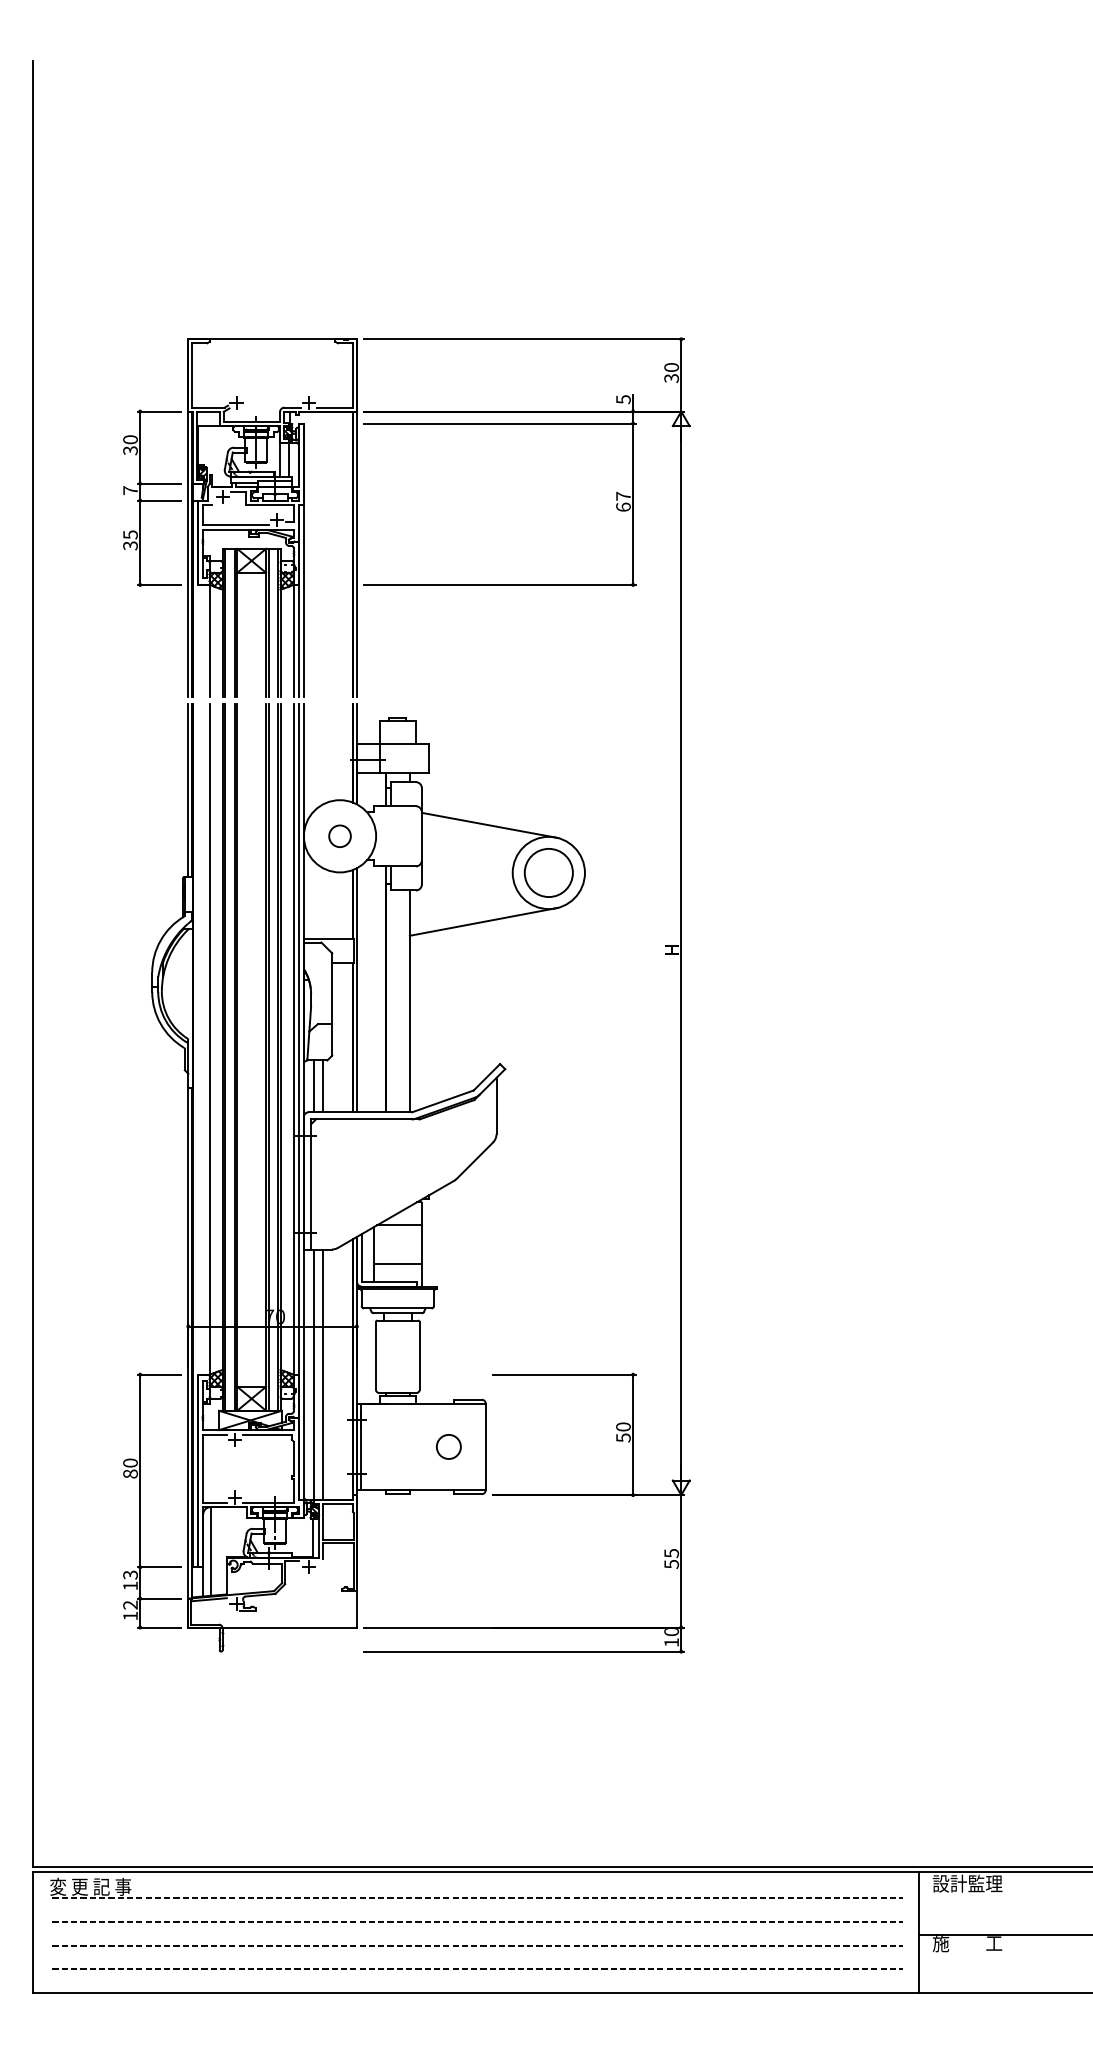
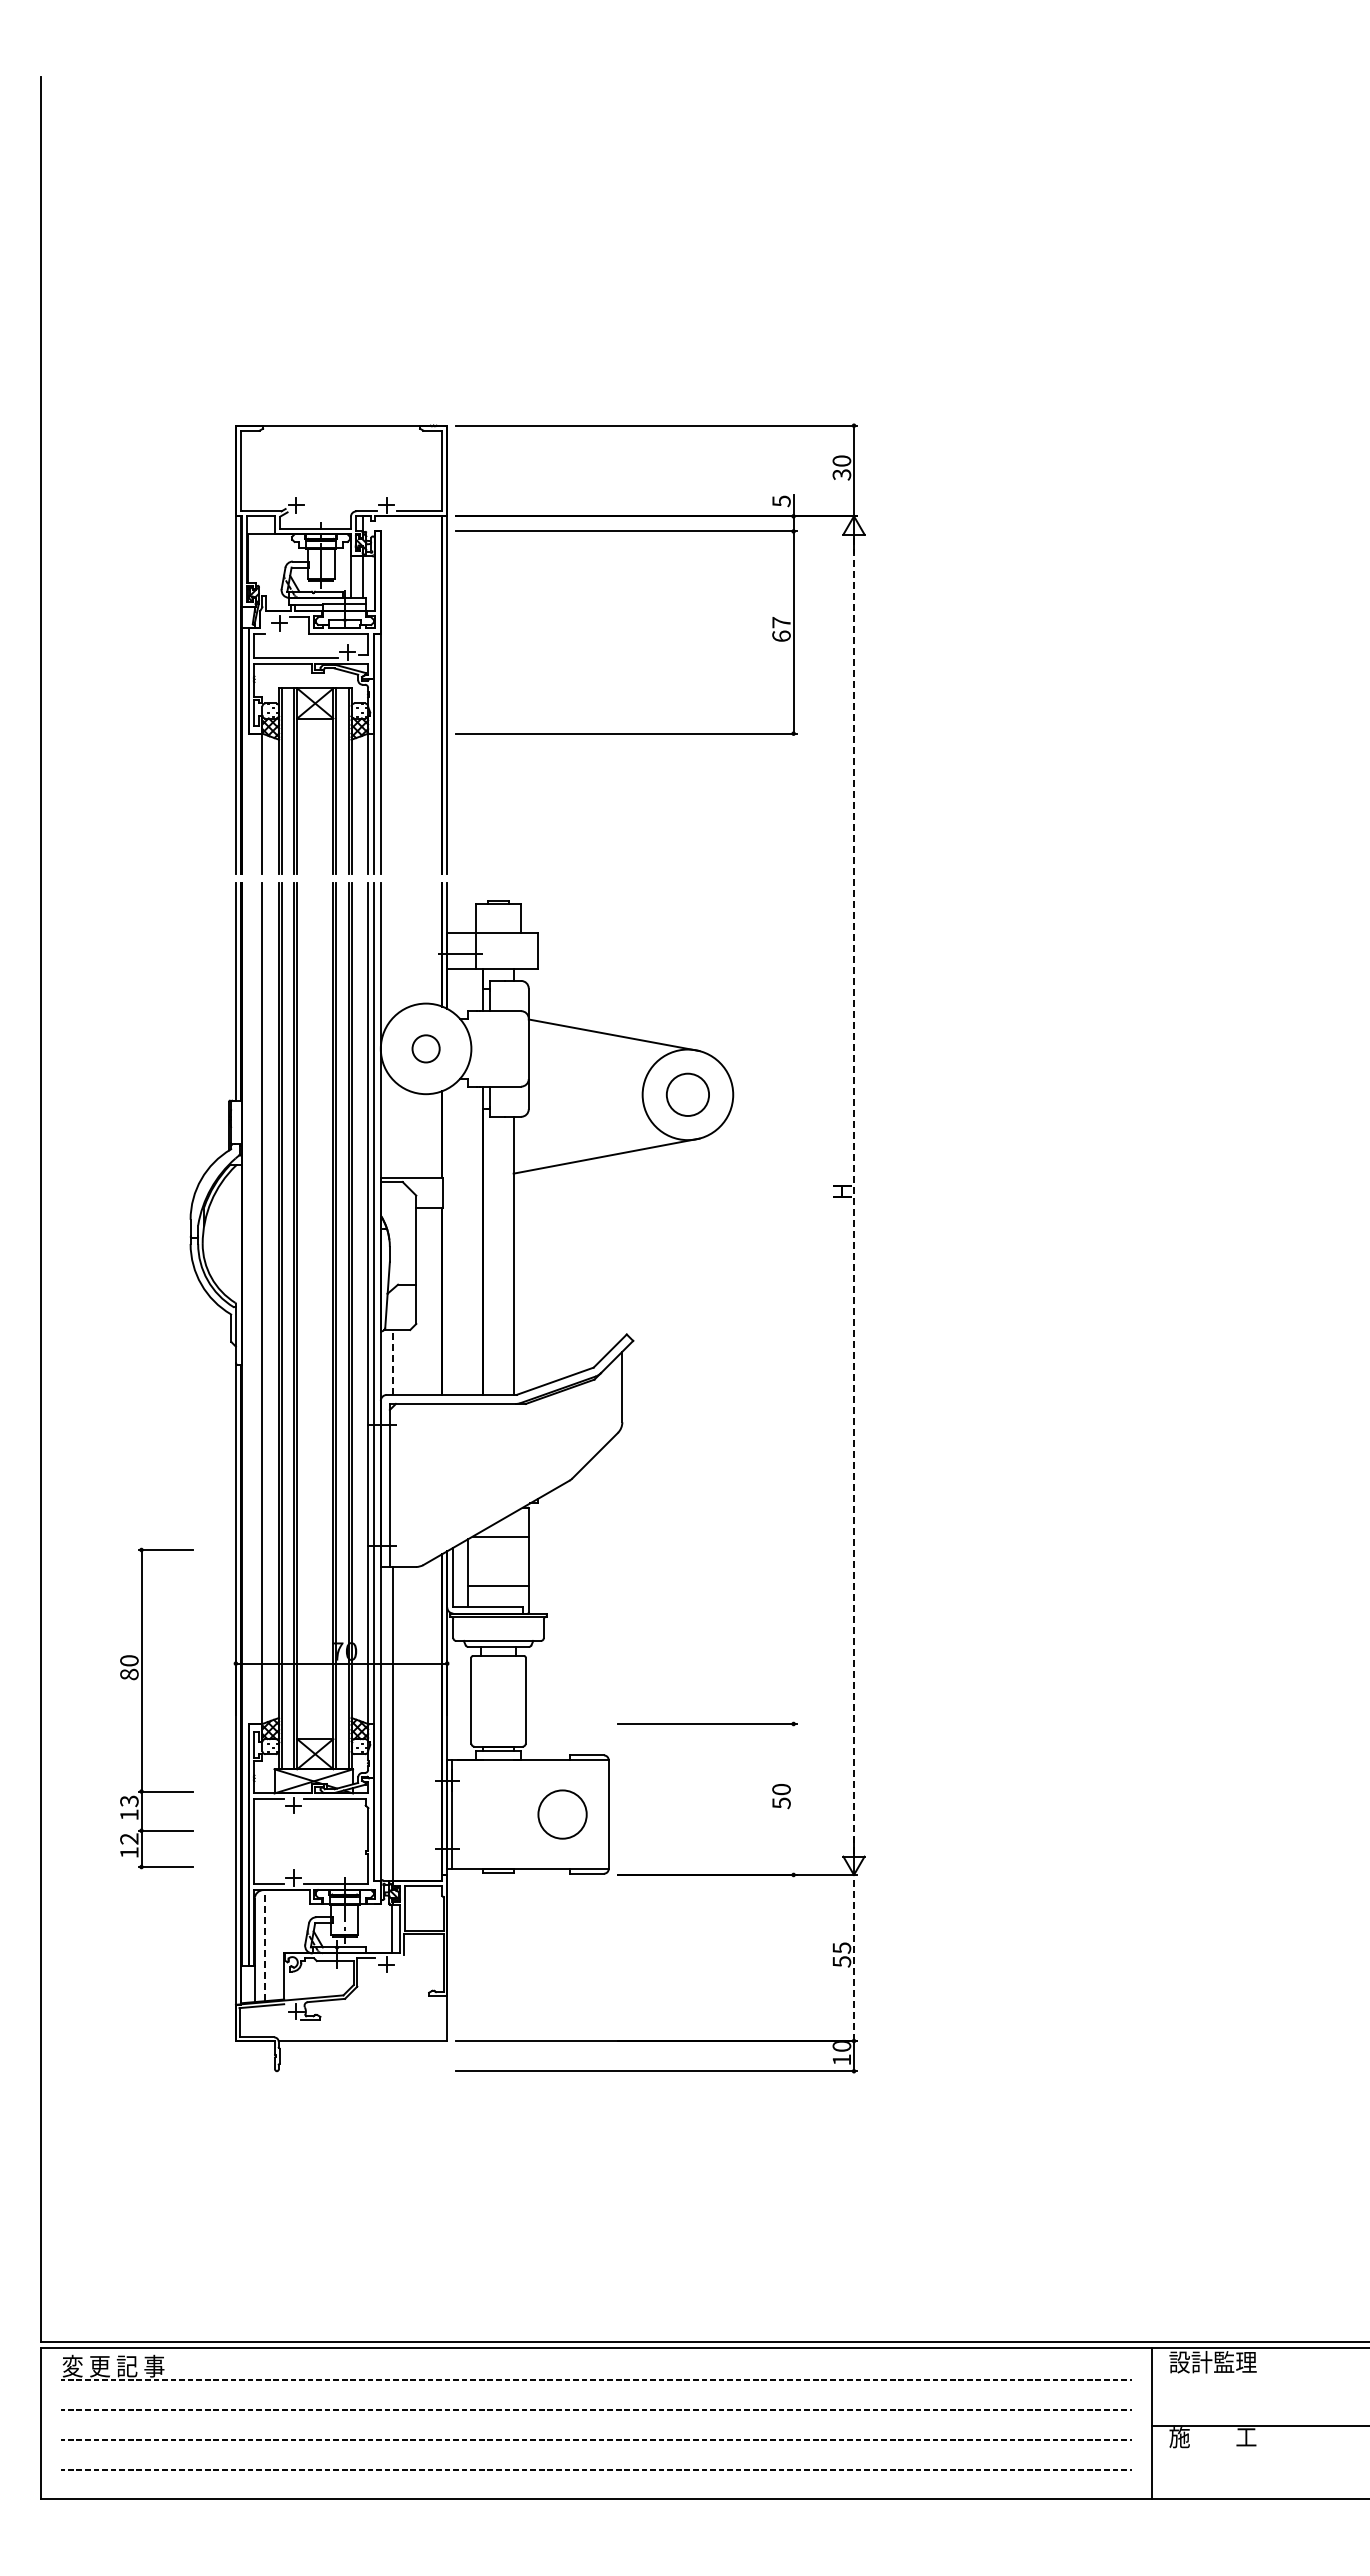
part: (152, 497) -> (190, 624), removed
circle: (548, 872) -> (687, 1094), size x0.7
line: (681, 953) -> (854, 1195), solid -> dashed
line: (357, 989) -> (447, 1241), removed
line: (313, 1085) -> (392, 1361), solid -> dashed
line: (322, 1085) -> (404, 1361), removed
line: (322, 1375) -> (404, 1724), removed
line: (633, 1434) -> (793, 1799), removed
circle: (448, 1446) -> (562, 1814), size x1.6
part: (140, 1501) -> (142, 1708), moved
line: (211, 1551) -> (264, 1945), solid -> dashed
line: (681, 1560) -> (854, 1957), solid -> dashed

